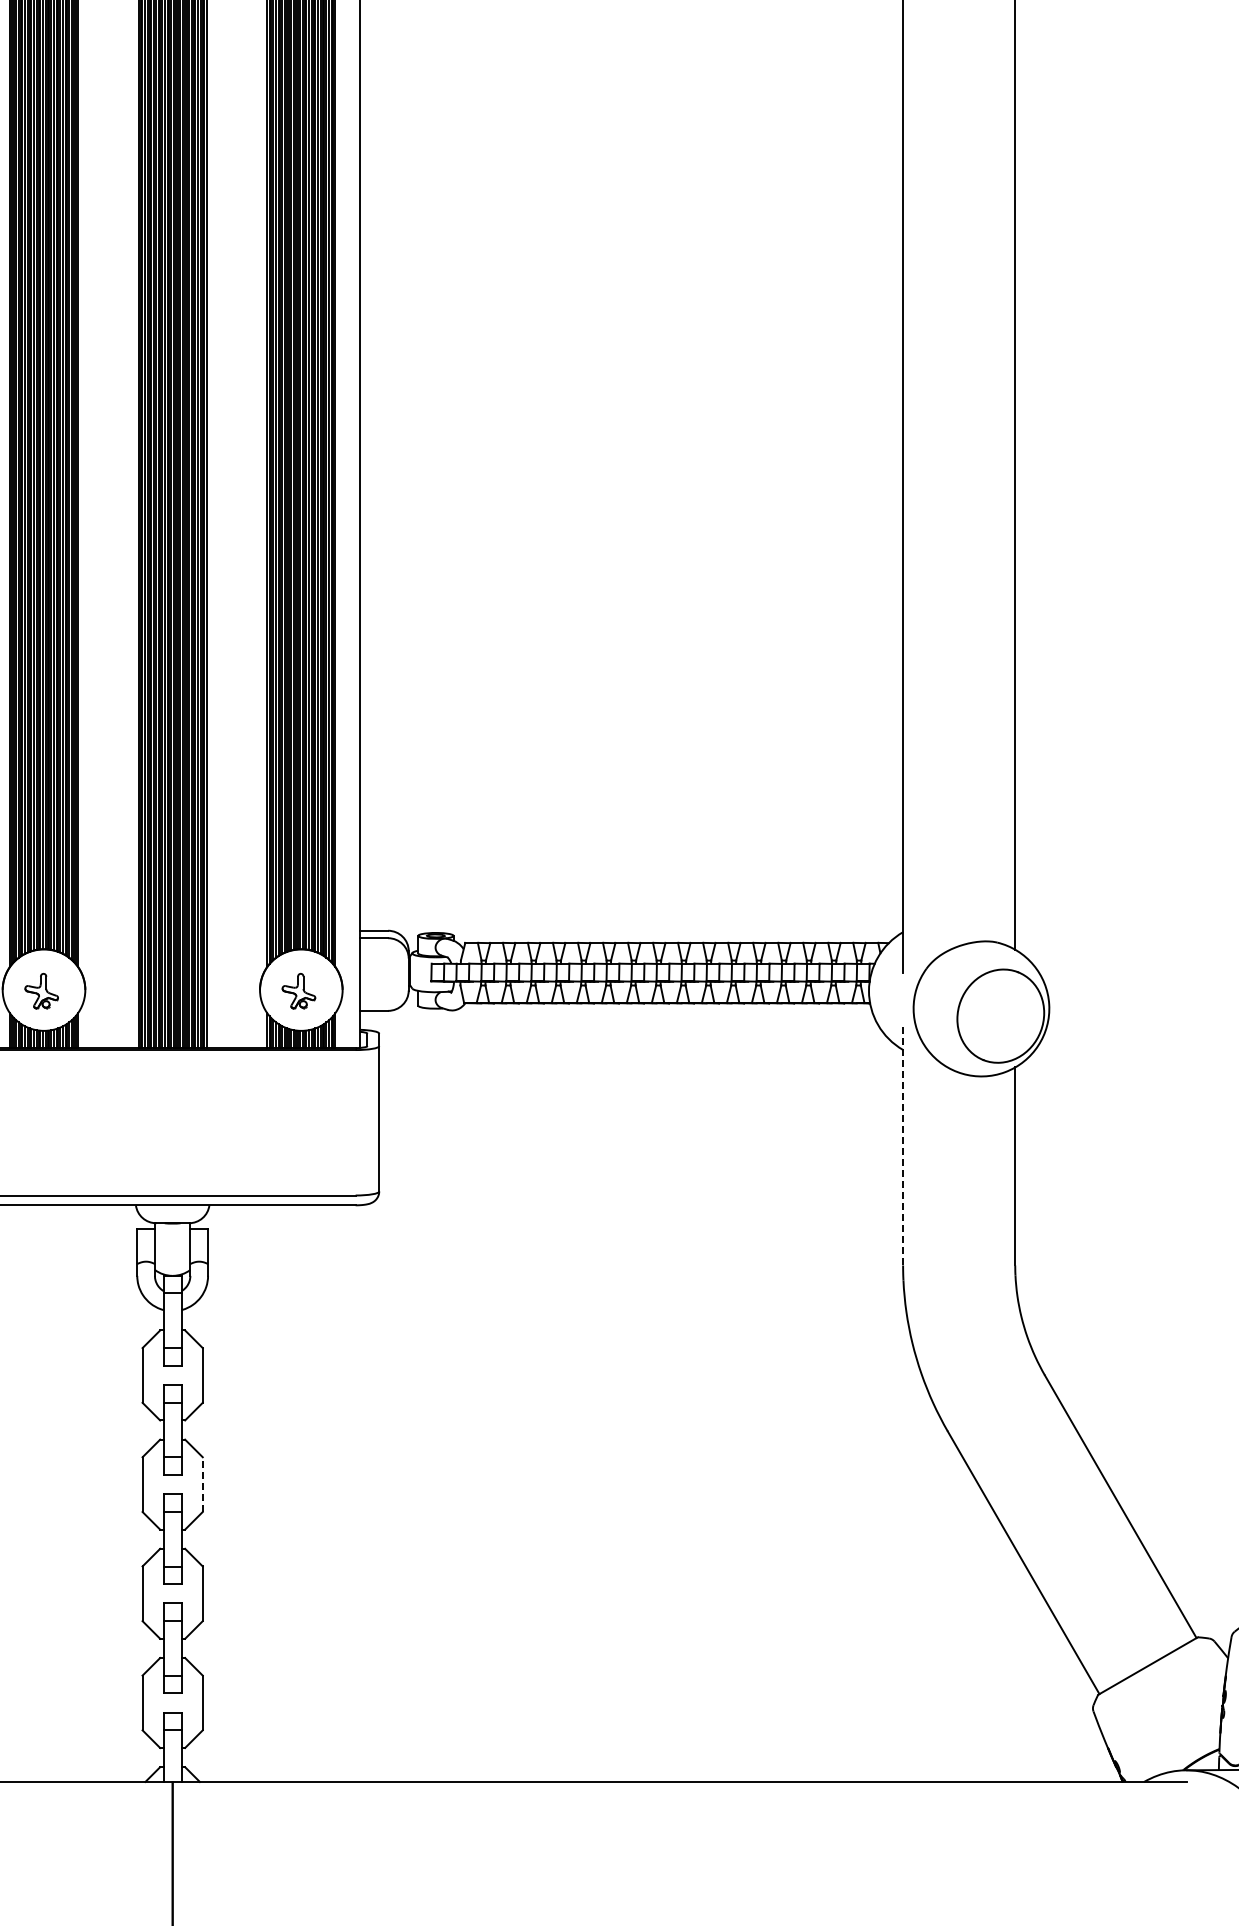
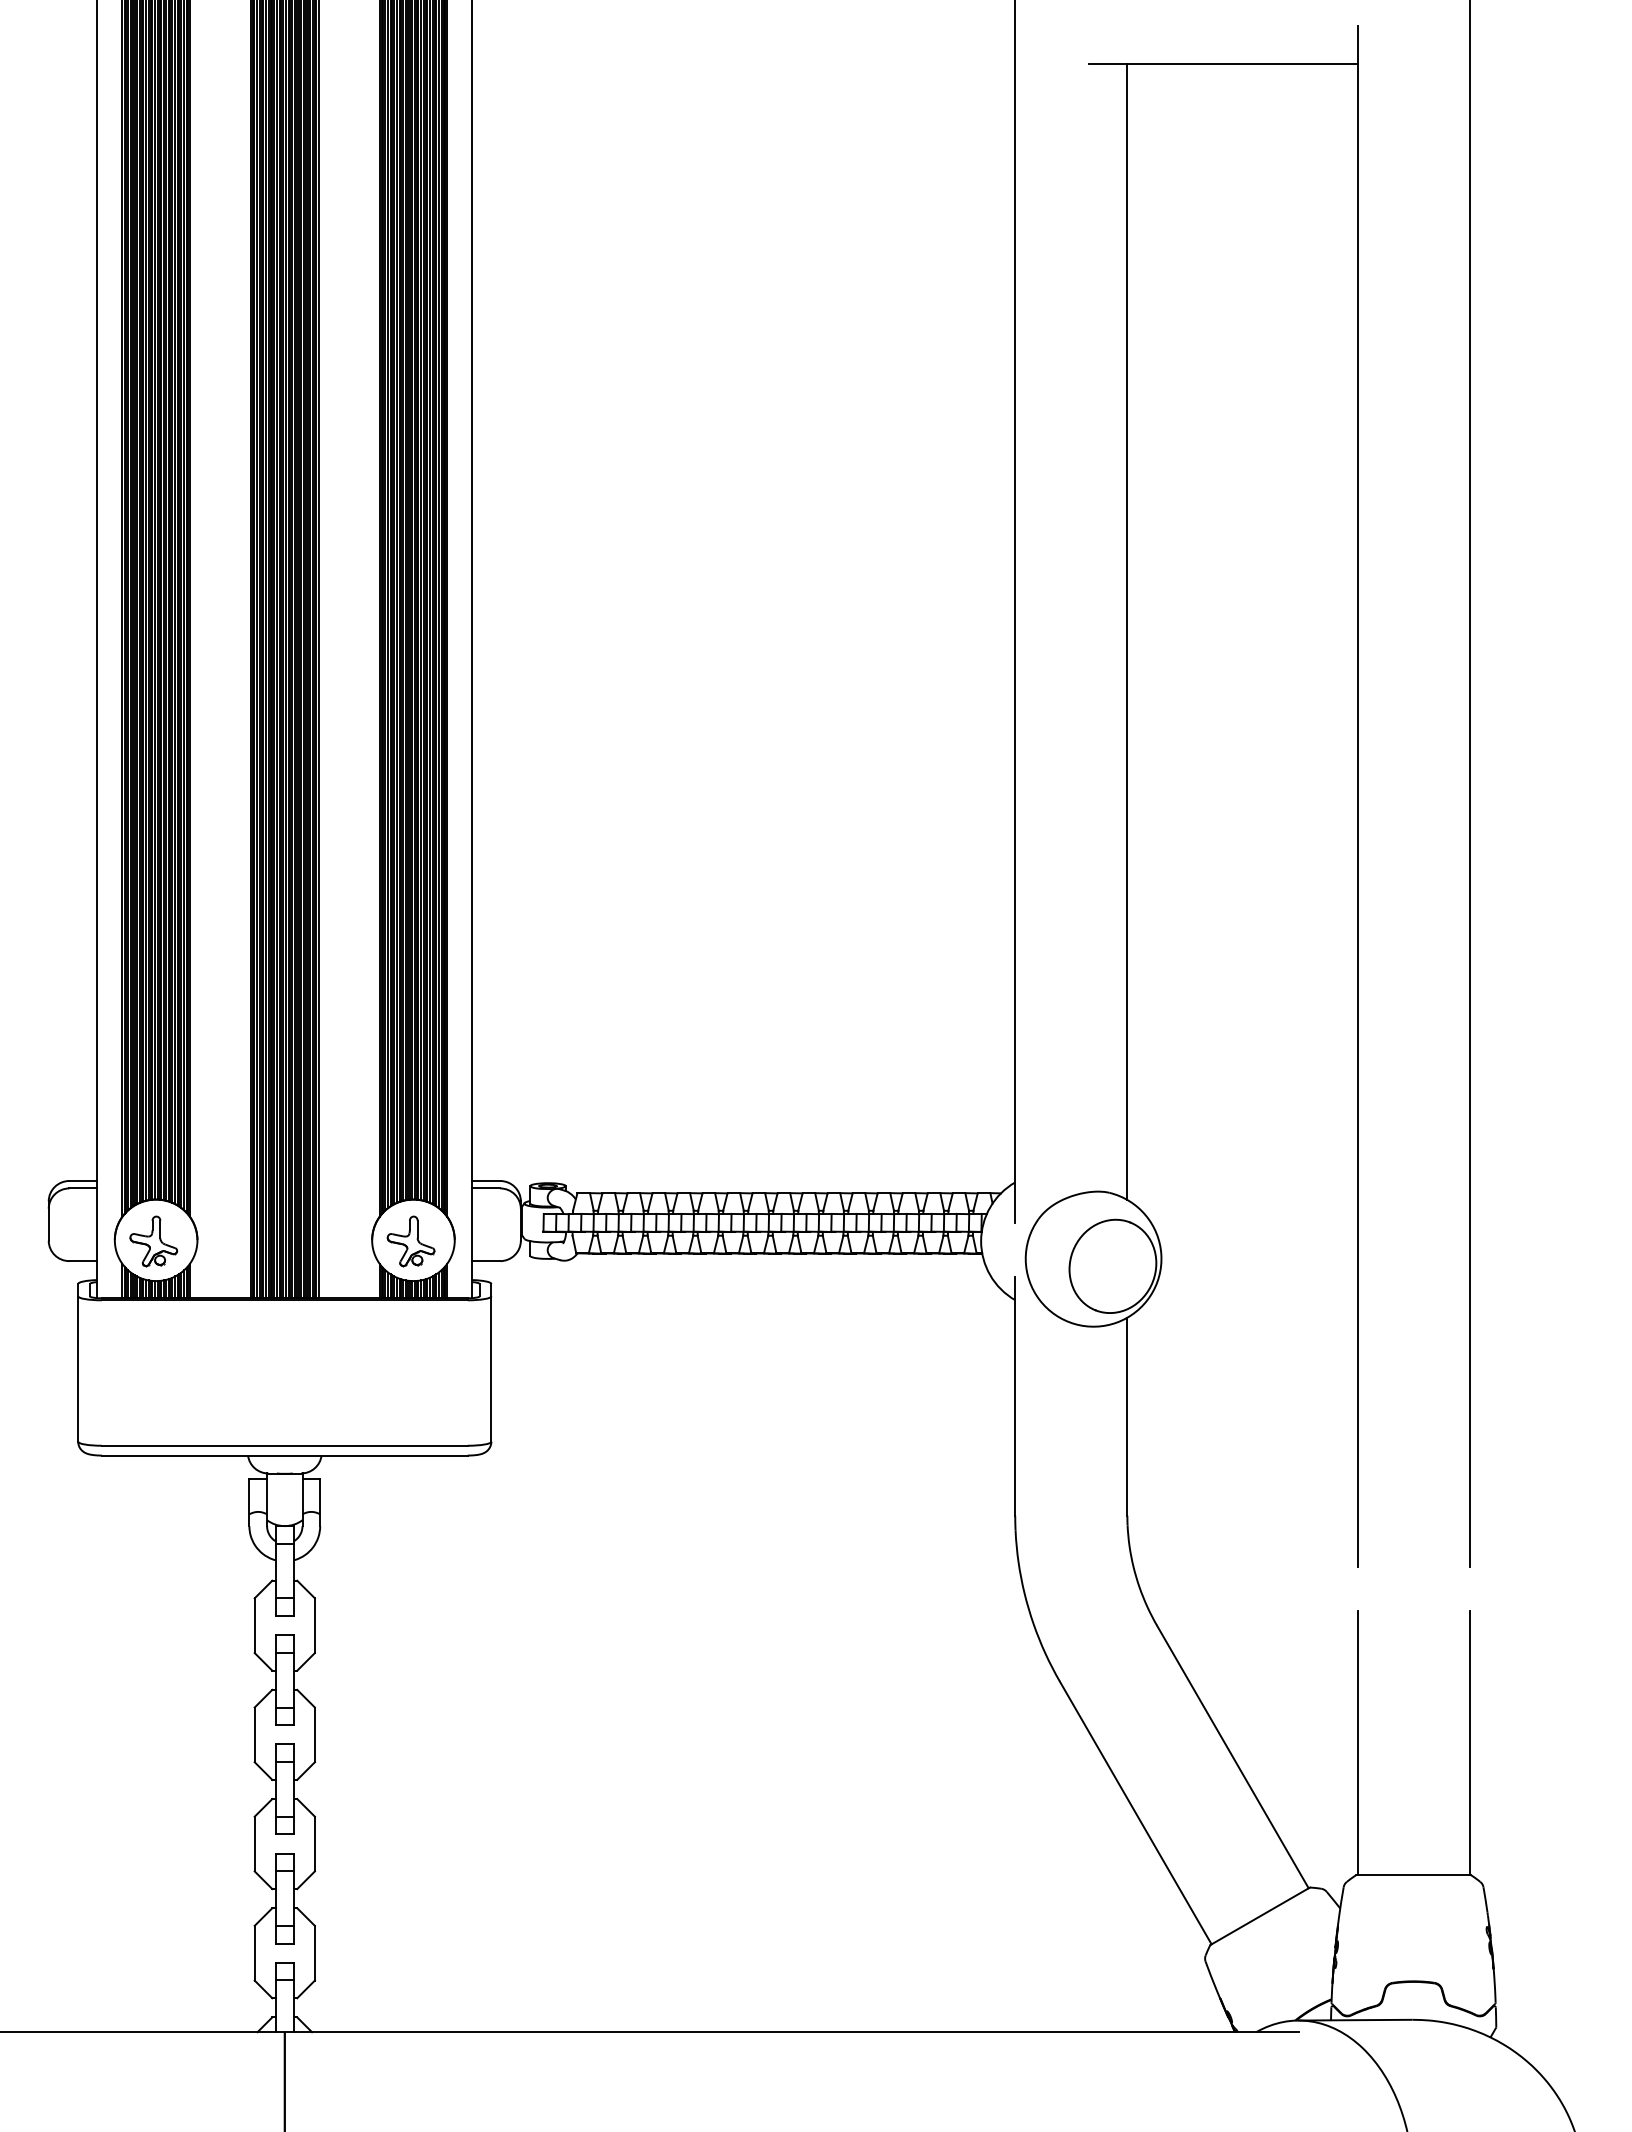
part: (41, 991) -> (153, 1241), size x1.43
part: (298, 991) -> (410, 1241), size x1.43
line: (903, 1145) -> (1015, 1395), dashed -> solid
line: (202, 1484) -> (314, 1734), dashed -> solid

